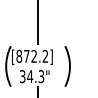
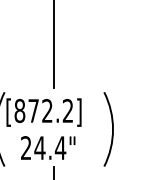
text: (32, 76) -> (44, 147), 34.3" -> 24.4"

